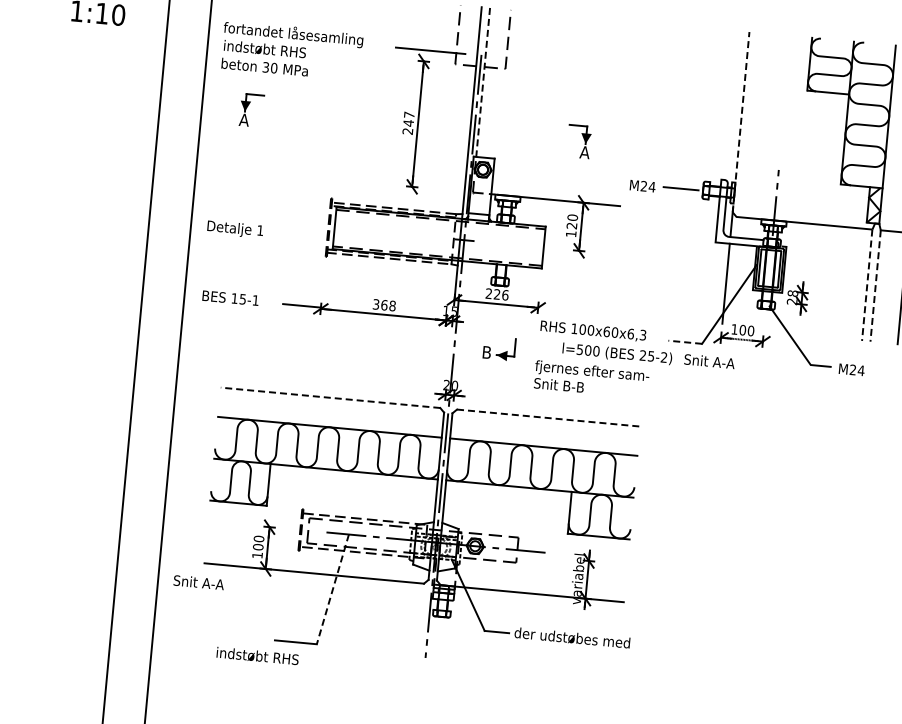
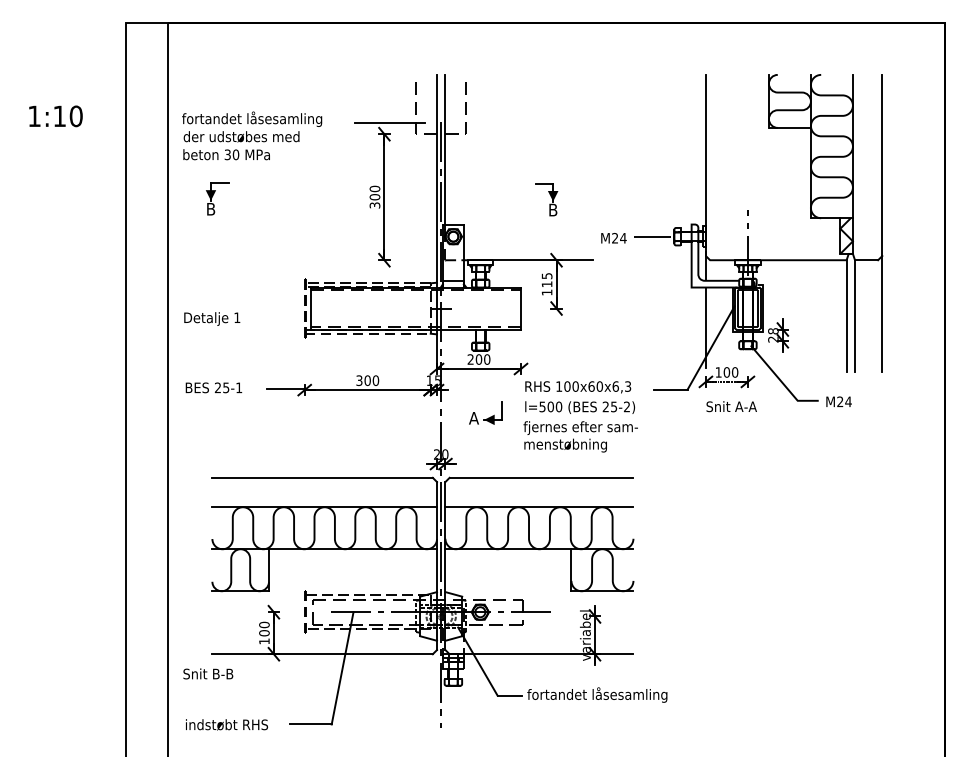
text: (281, 50) -> (241, 136), indstøbt RHS -> der udstøbes med
line: (483, 84) -> (445, 151), dashed -> solid
text: (243, 120) -> (210, 209), A -> B
text: (408, 122) -> (374, 196), 247 -> 300
line: (740, 122) -> (705, 165), dashed -> solid
text: (585, 151) -> (553, 209), A -> B
text: (571, 221) -> (546, 279), 120 -> 115
line: (867, 285) -> (846, 316), dashed -> solid
line: (876, 286) -> (855, 316), dashed -> solid
text: (500, 294) -> (482, 359), 226 -> 200
text: (234, 298) -> (217, 387), 15-1 -> 25-1
text: (388, 305) -> (371, 380), 368 -> 300
line: (685, 342) -> (670, 389), dashed -> solid
text: (486, 352) -> (473, 418), B -> A
text: (617, 353) -> (580, 407), moved
text: (709, 361) -> (731, 406), moved
text: (575, 388) -> (565, 445), Snit B-B -> menstøbning
line: (330, 397) -> (322, 477), dashed -> solid
line: (548, 417) -> (541, 477), dashed -> solid
text: (212, 583) -> (222, 673), Snit A-A -> Snit B-B
line: (332, 589) -> (342, 668), dashed -> solid
text: (584, 638) -> (597, 694), der udstøbes med -> fortandet låsesamling
text: (258, 655) -> (227, 724), moved

